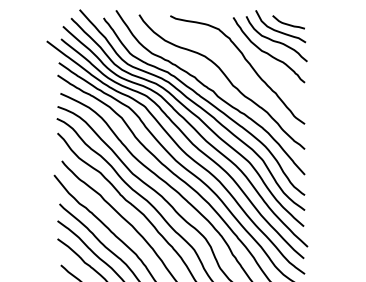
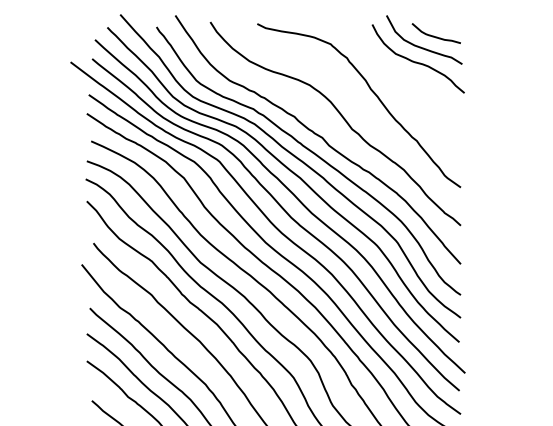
curve: (267, 52) -> (404, 79), removed

